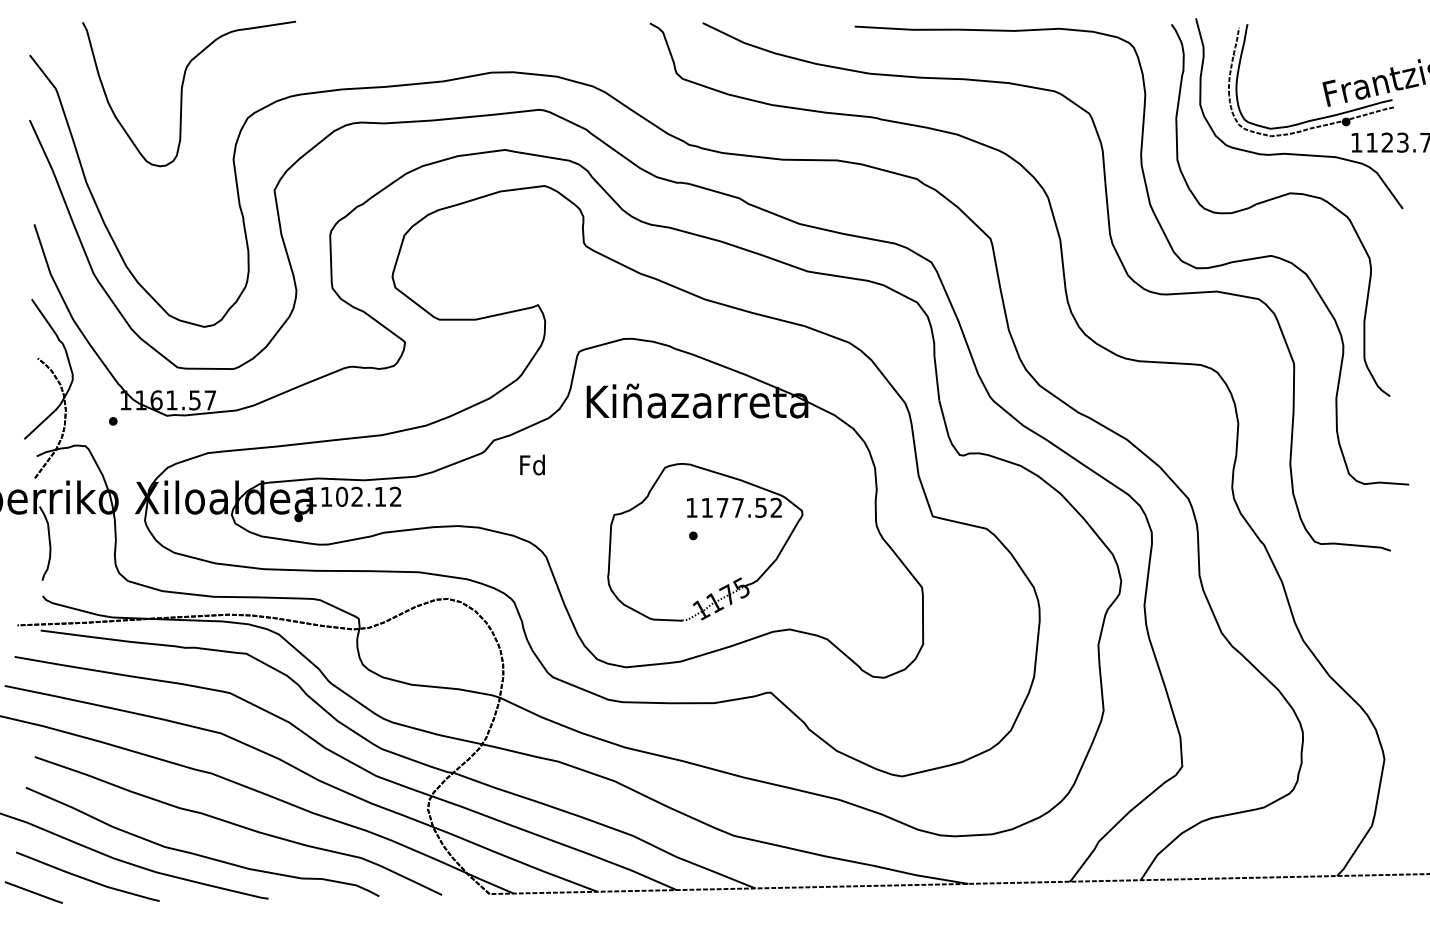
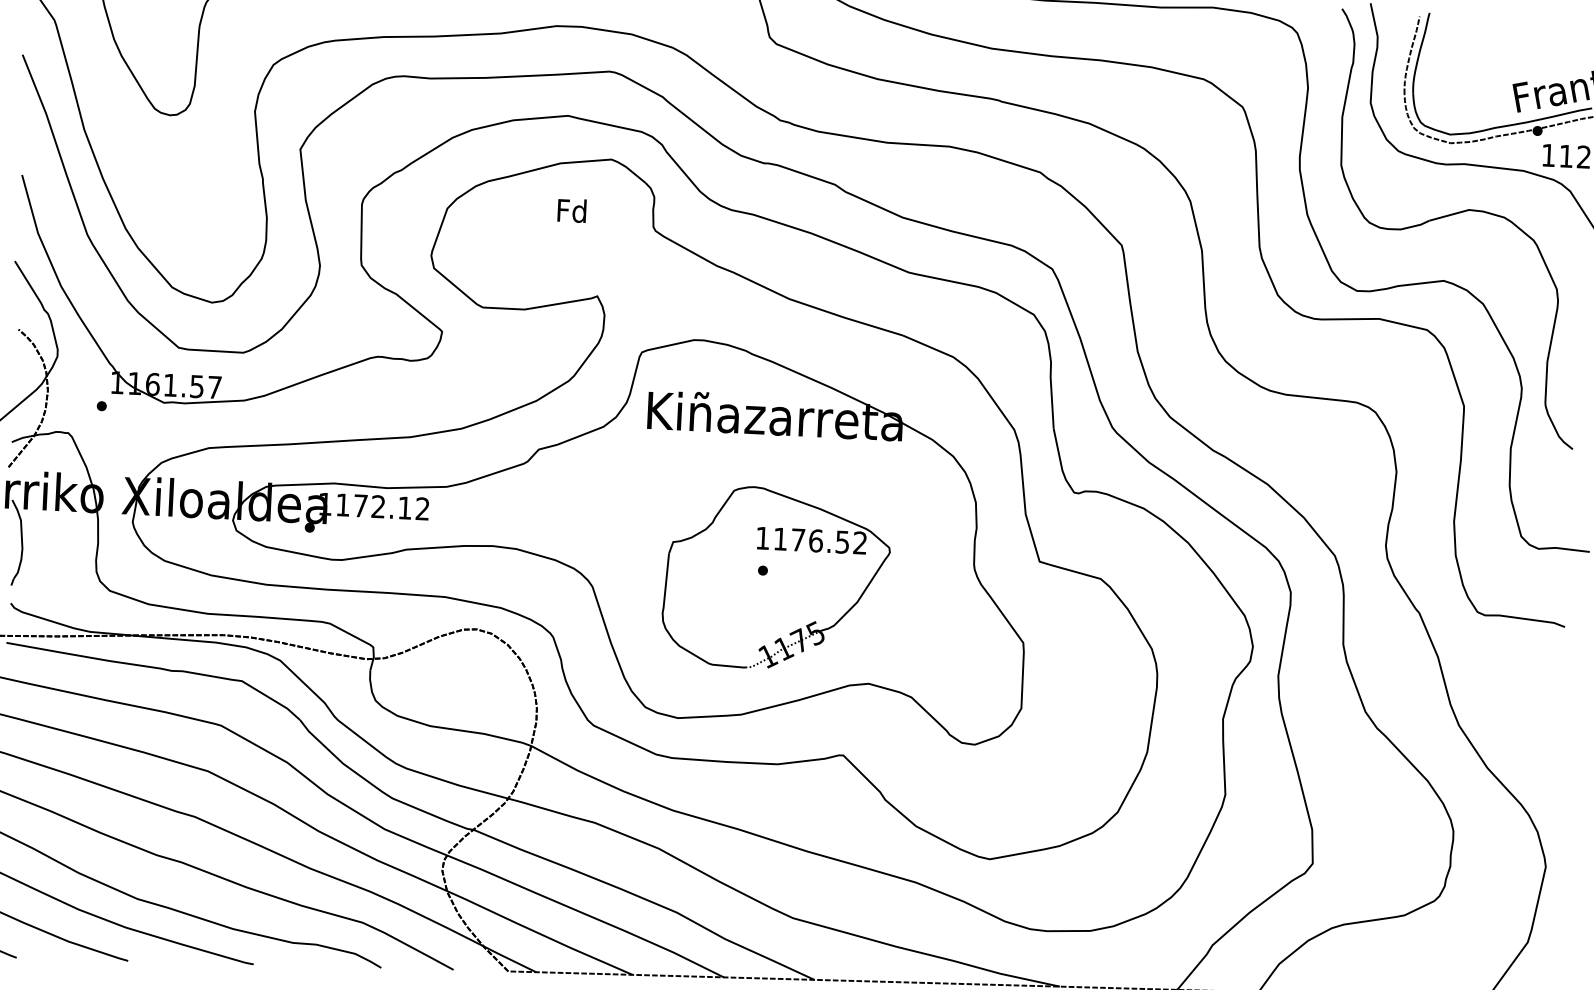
text: (532, 464) -> (571, 210), moved
text: (342, 496) -> (361, 505), 1102.12 -> 1172.12
text: (738, 507) -> (816, 540), 1177.52 -> 1176.52

